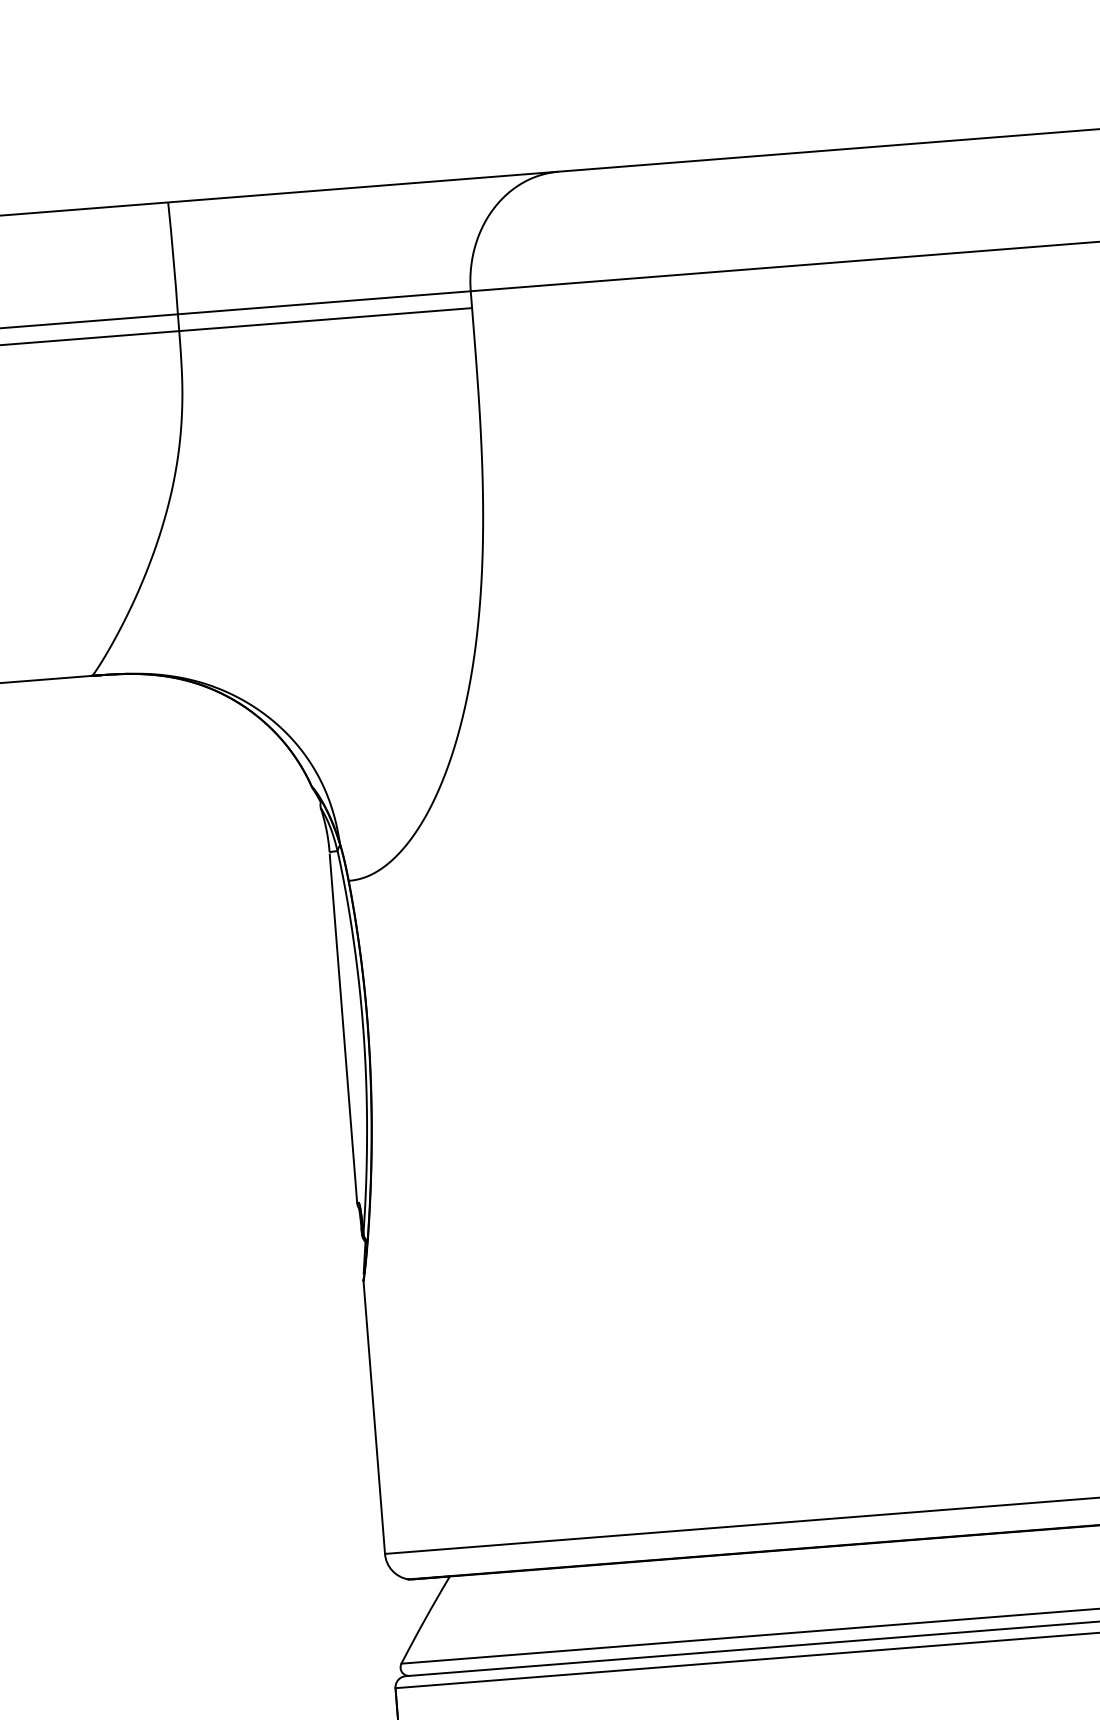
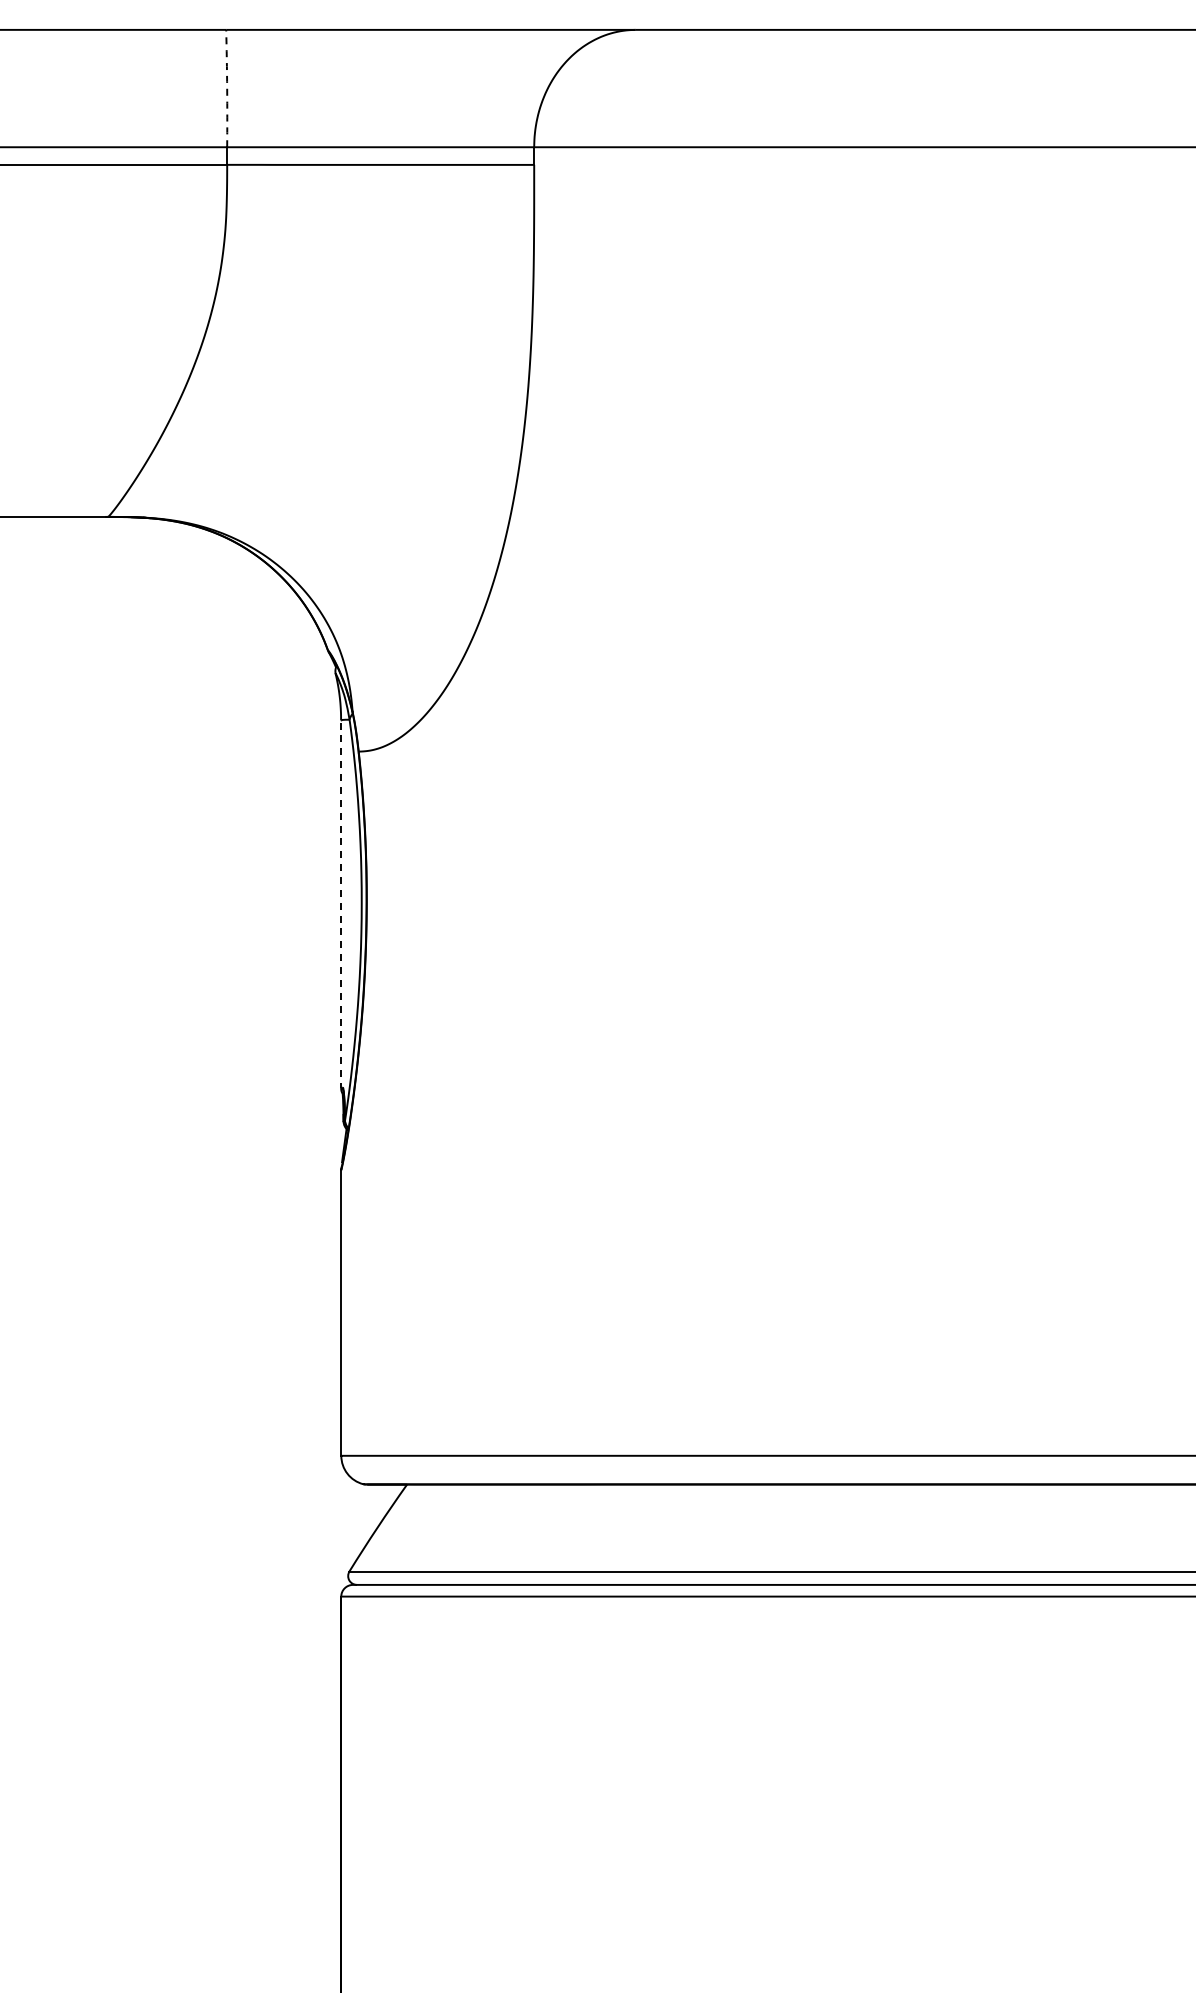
arc: (173, 258) -> (227, 88), solid -> dashed
line: (343, 1028) -> (341, 905), solid -> dashed

